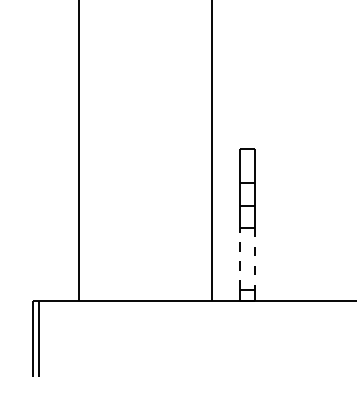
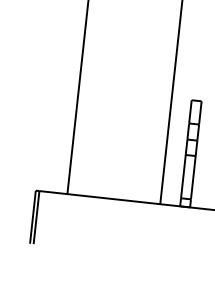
line: (240, 258) -> (183, 176), dashed -> solid
line: (254, 259) -> (193, 178), dashed -> solid

